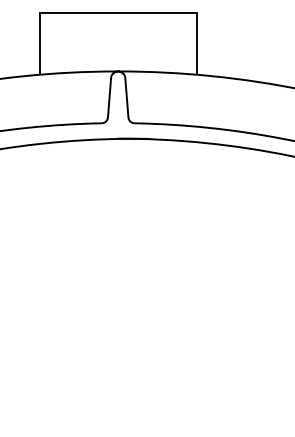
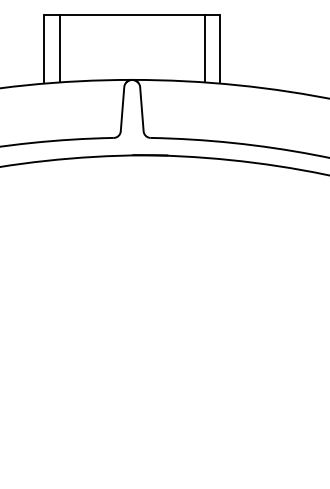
line: (53, 43) -> (59, 48), added
line: (182, 43) -> (204, 48), added

